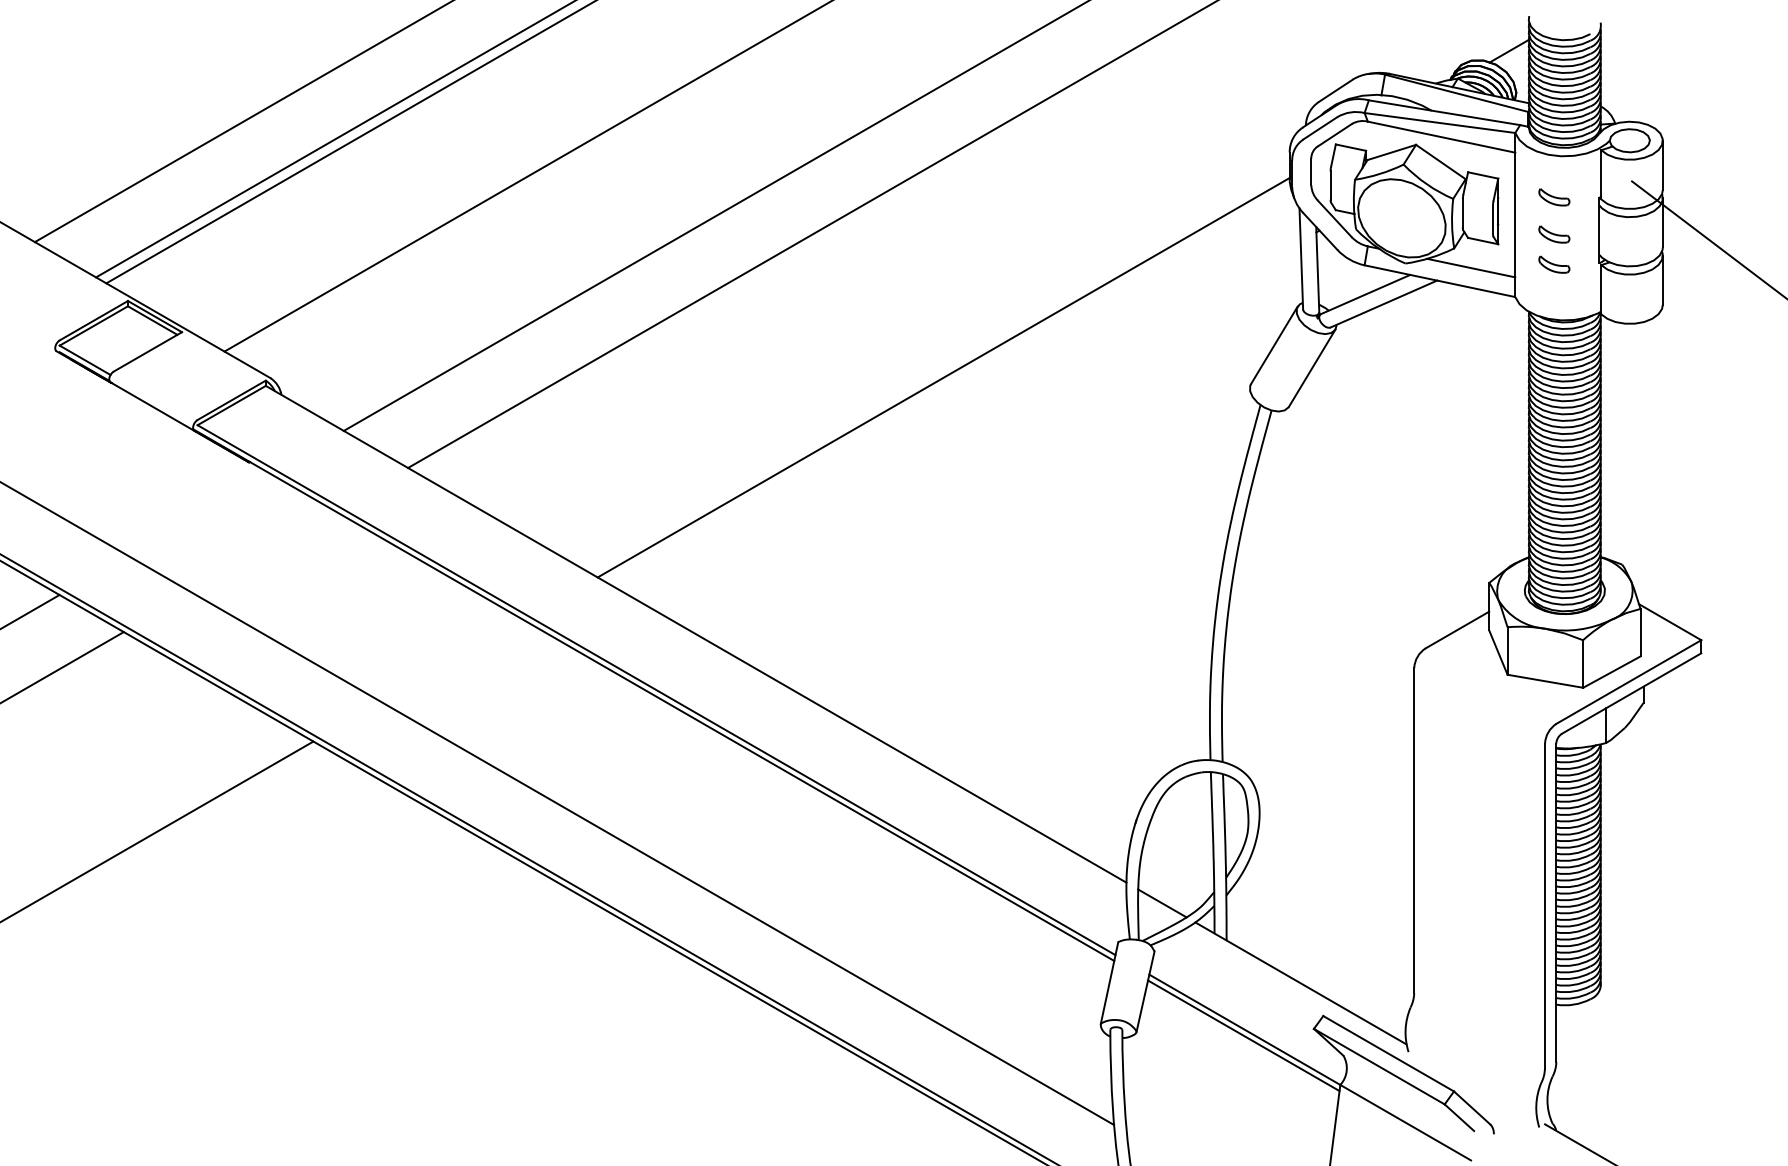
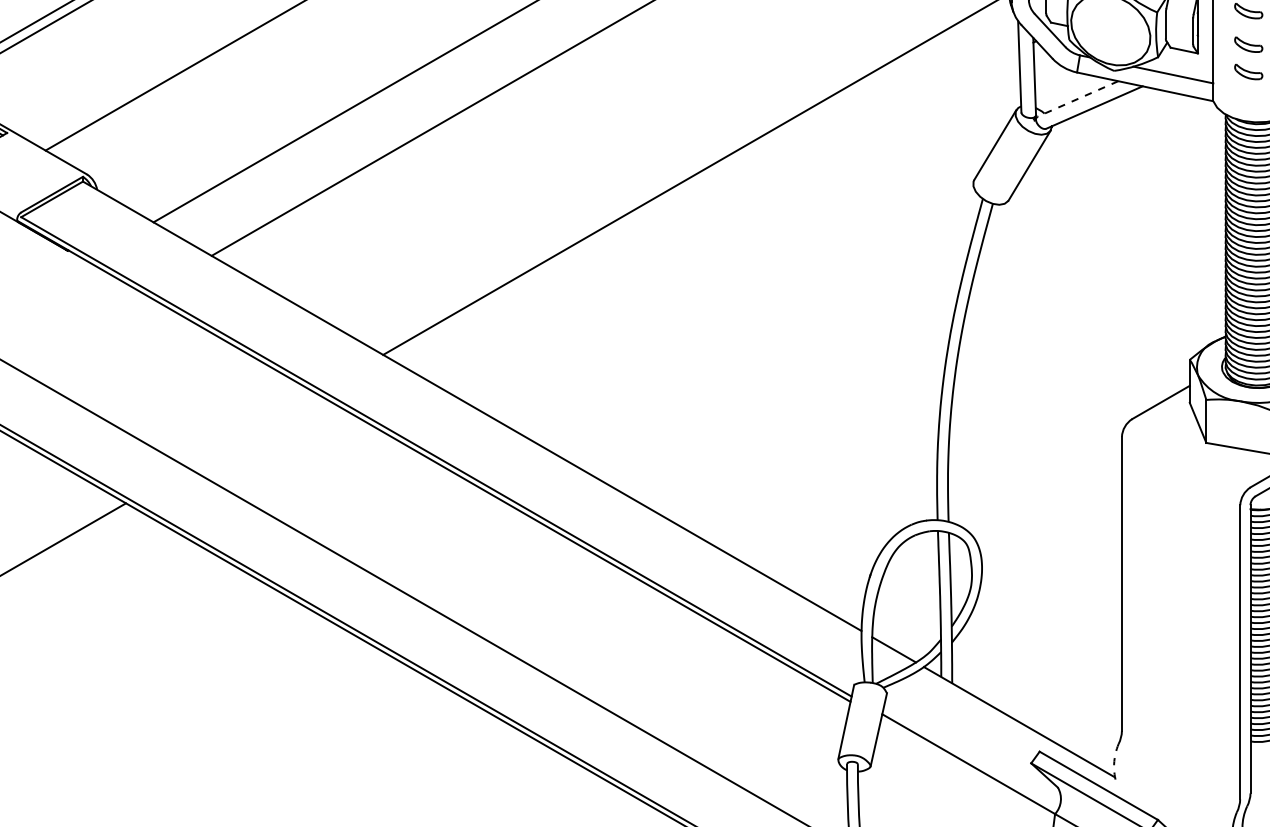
line: (1365, 294) -> (1077, 98), solid -> dashed
arc: (1405, 1029) -> (1114, 763), solid -> dashed
line: (1243, 1035) -> (967, 769), removed

